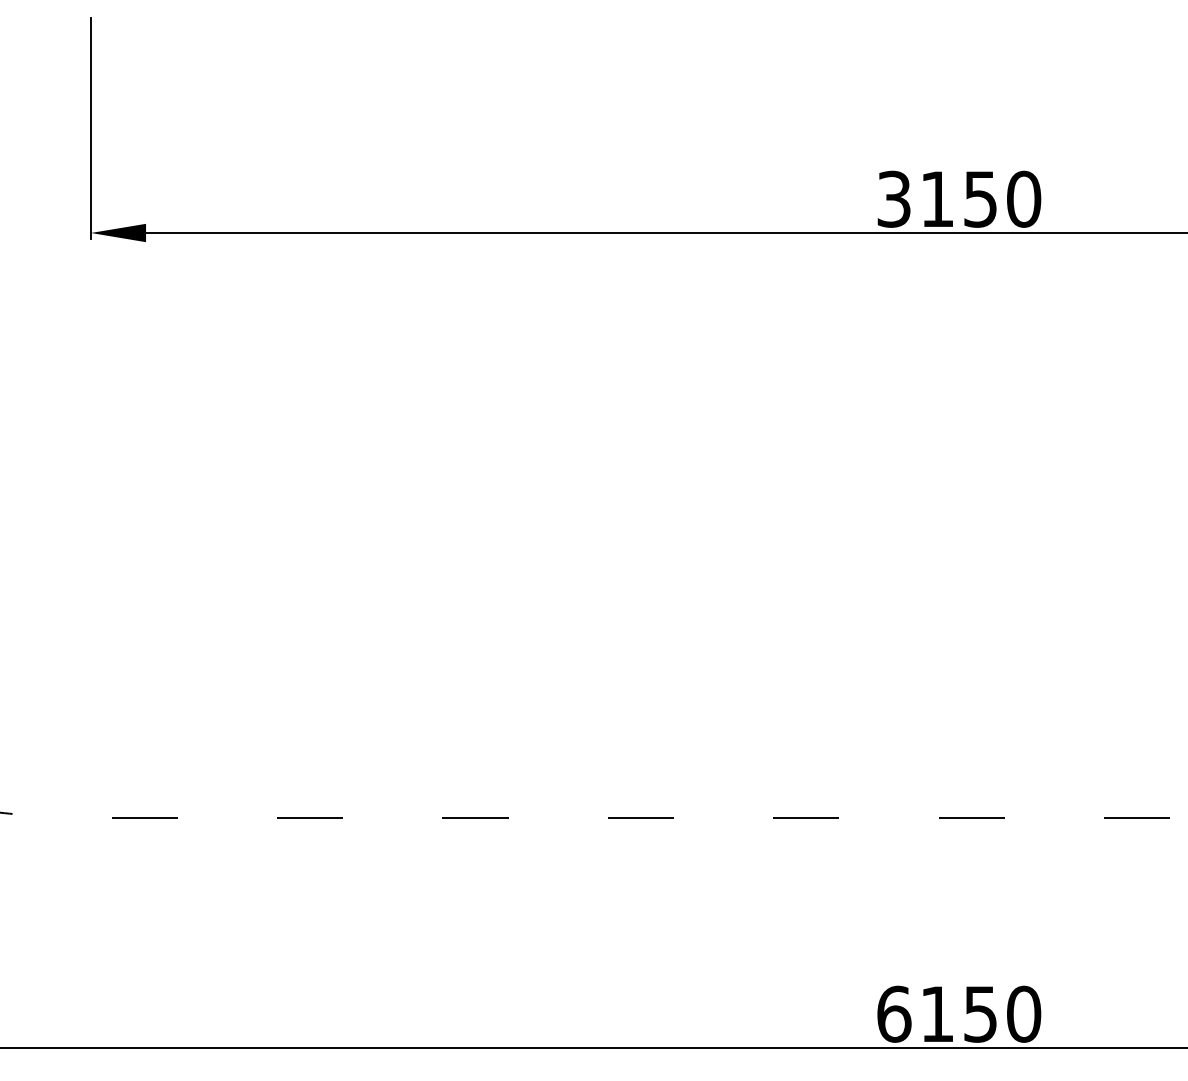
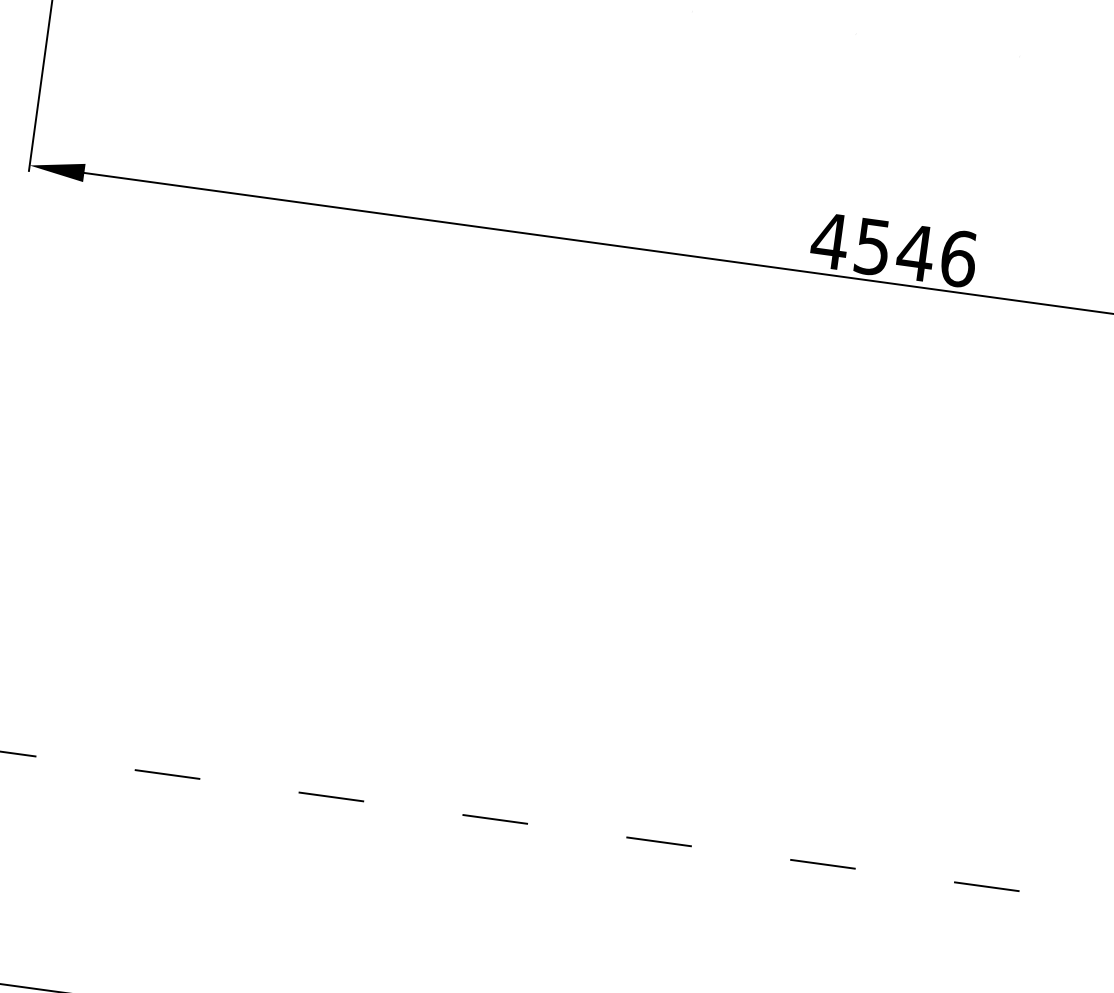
text: (958, 198) -> (893, 249), 3150 -> 4546

